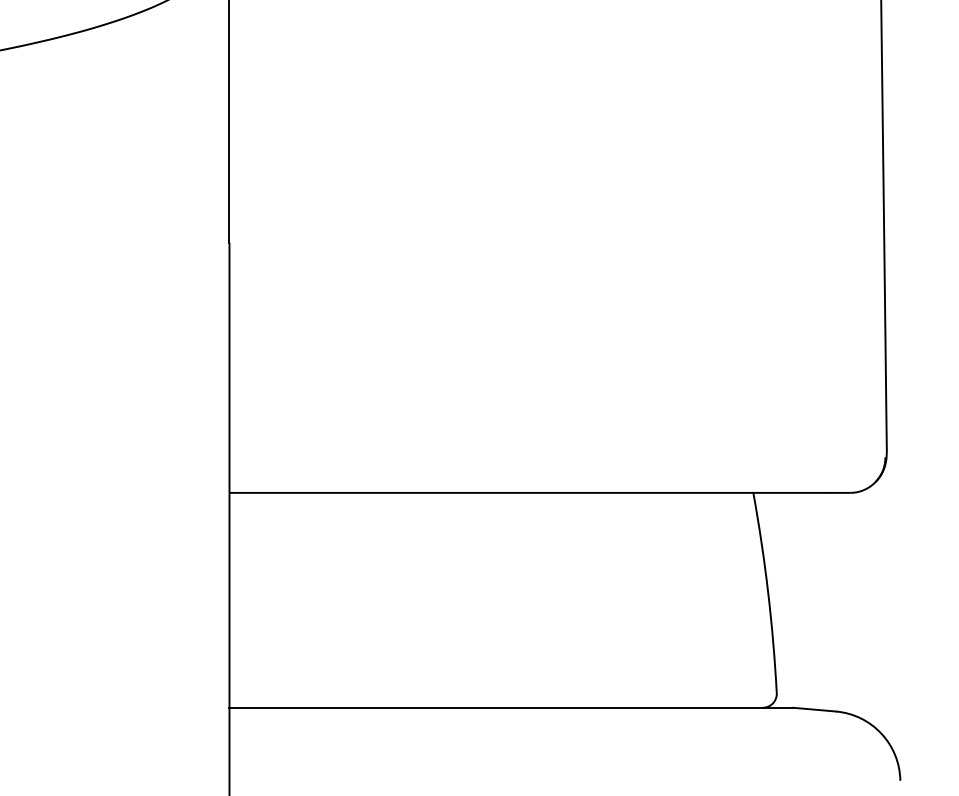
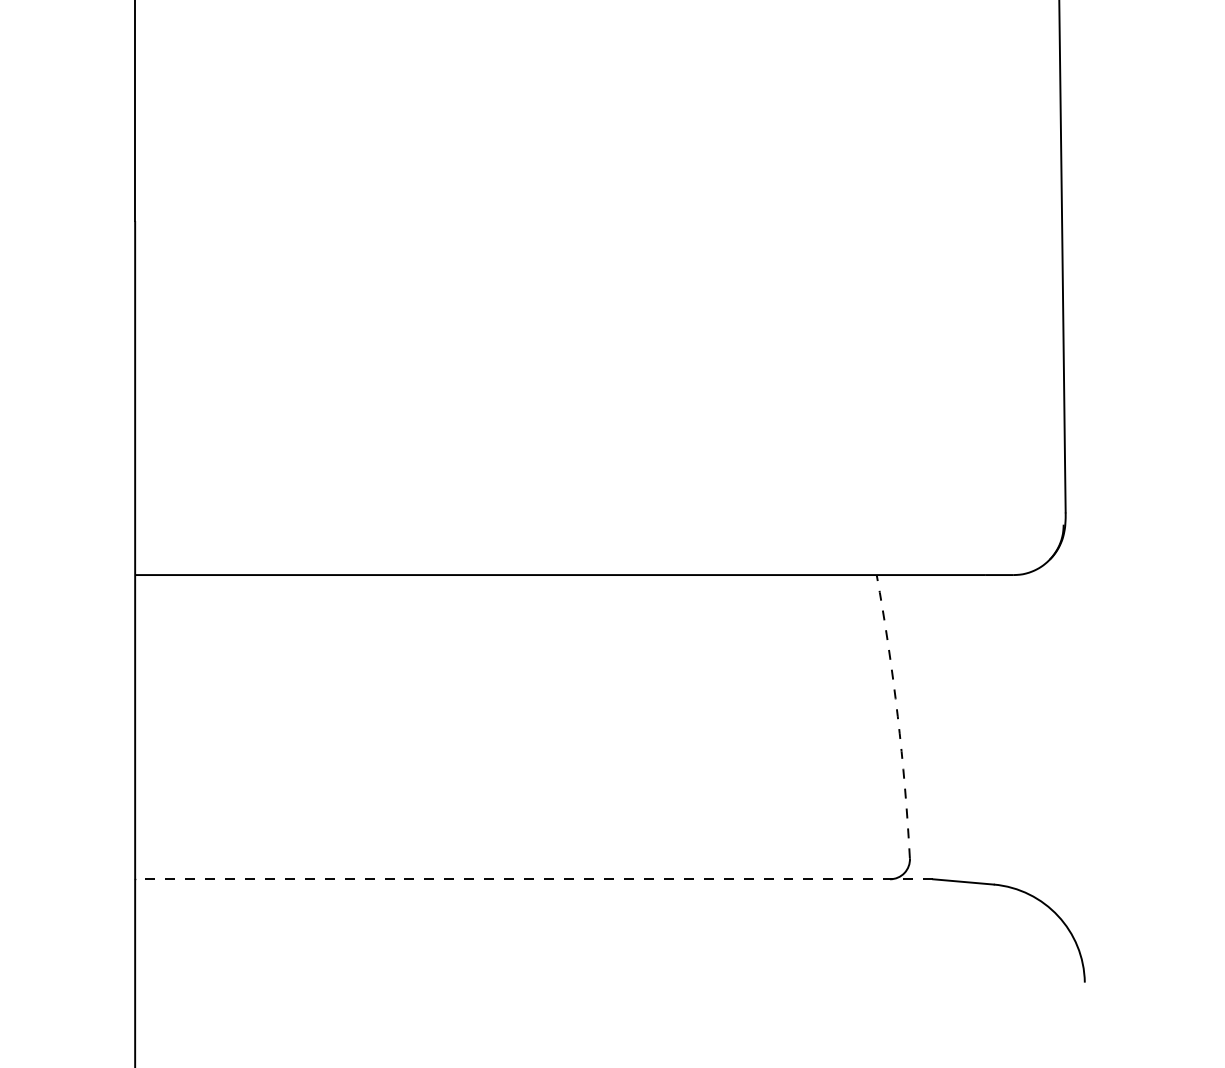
arc: (768, 592) -> (898, 716), solid -> dashed
line: (511, 707) -> (534, 878), solid -> dashed

